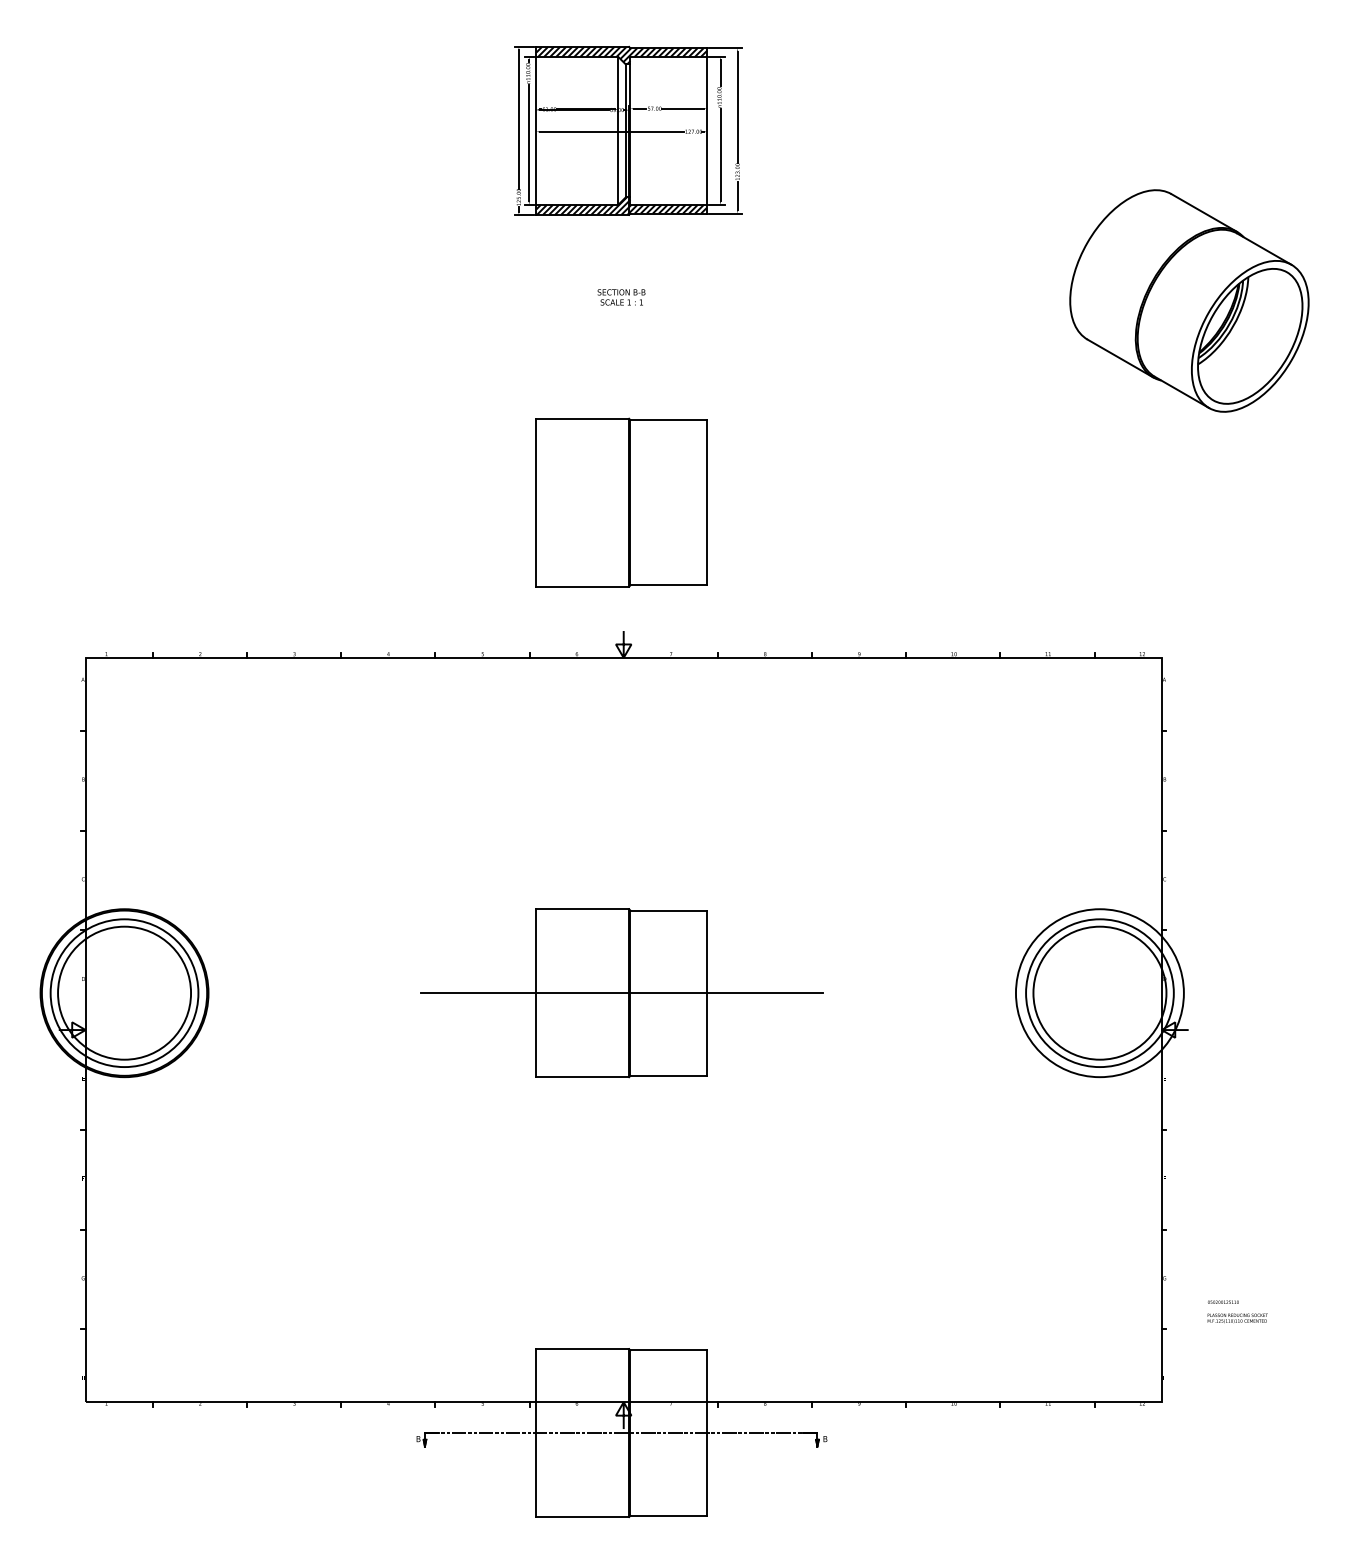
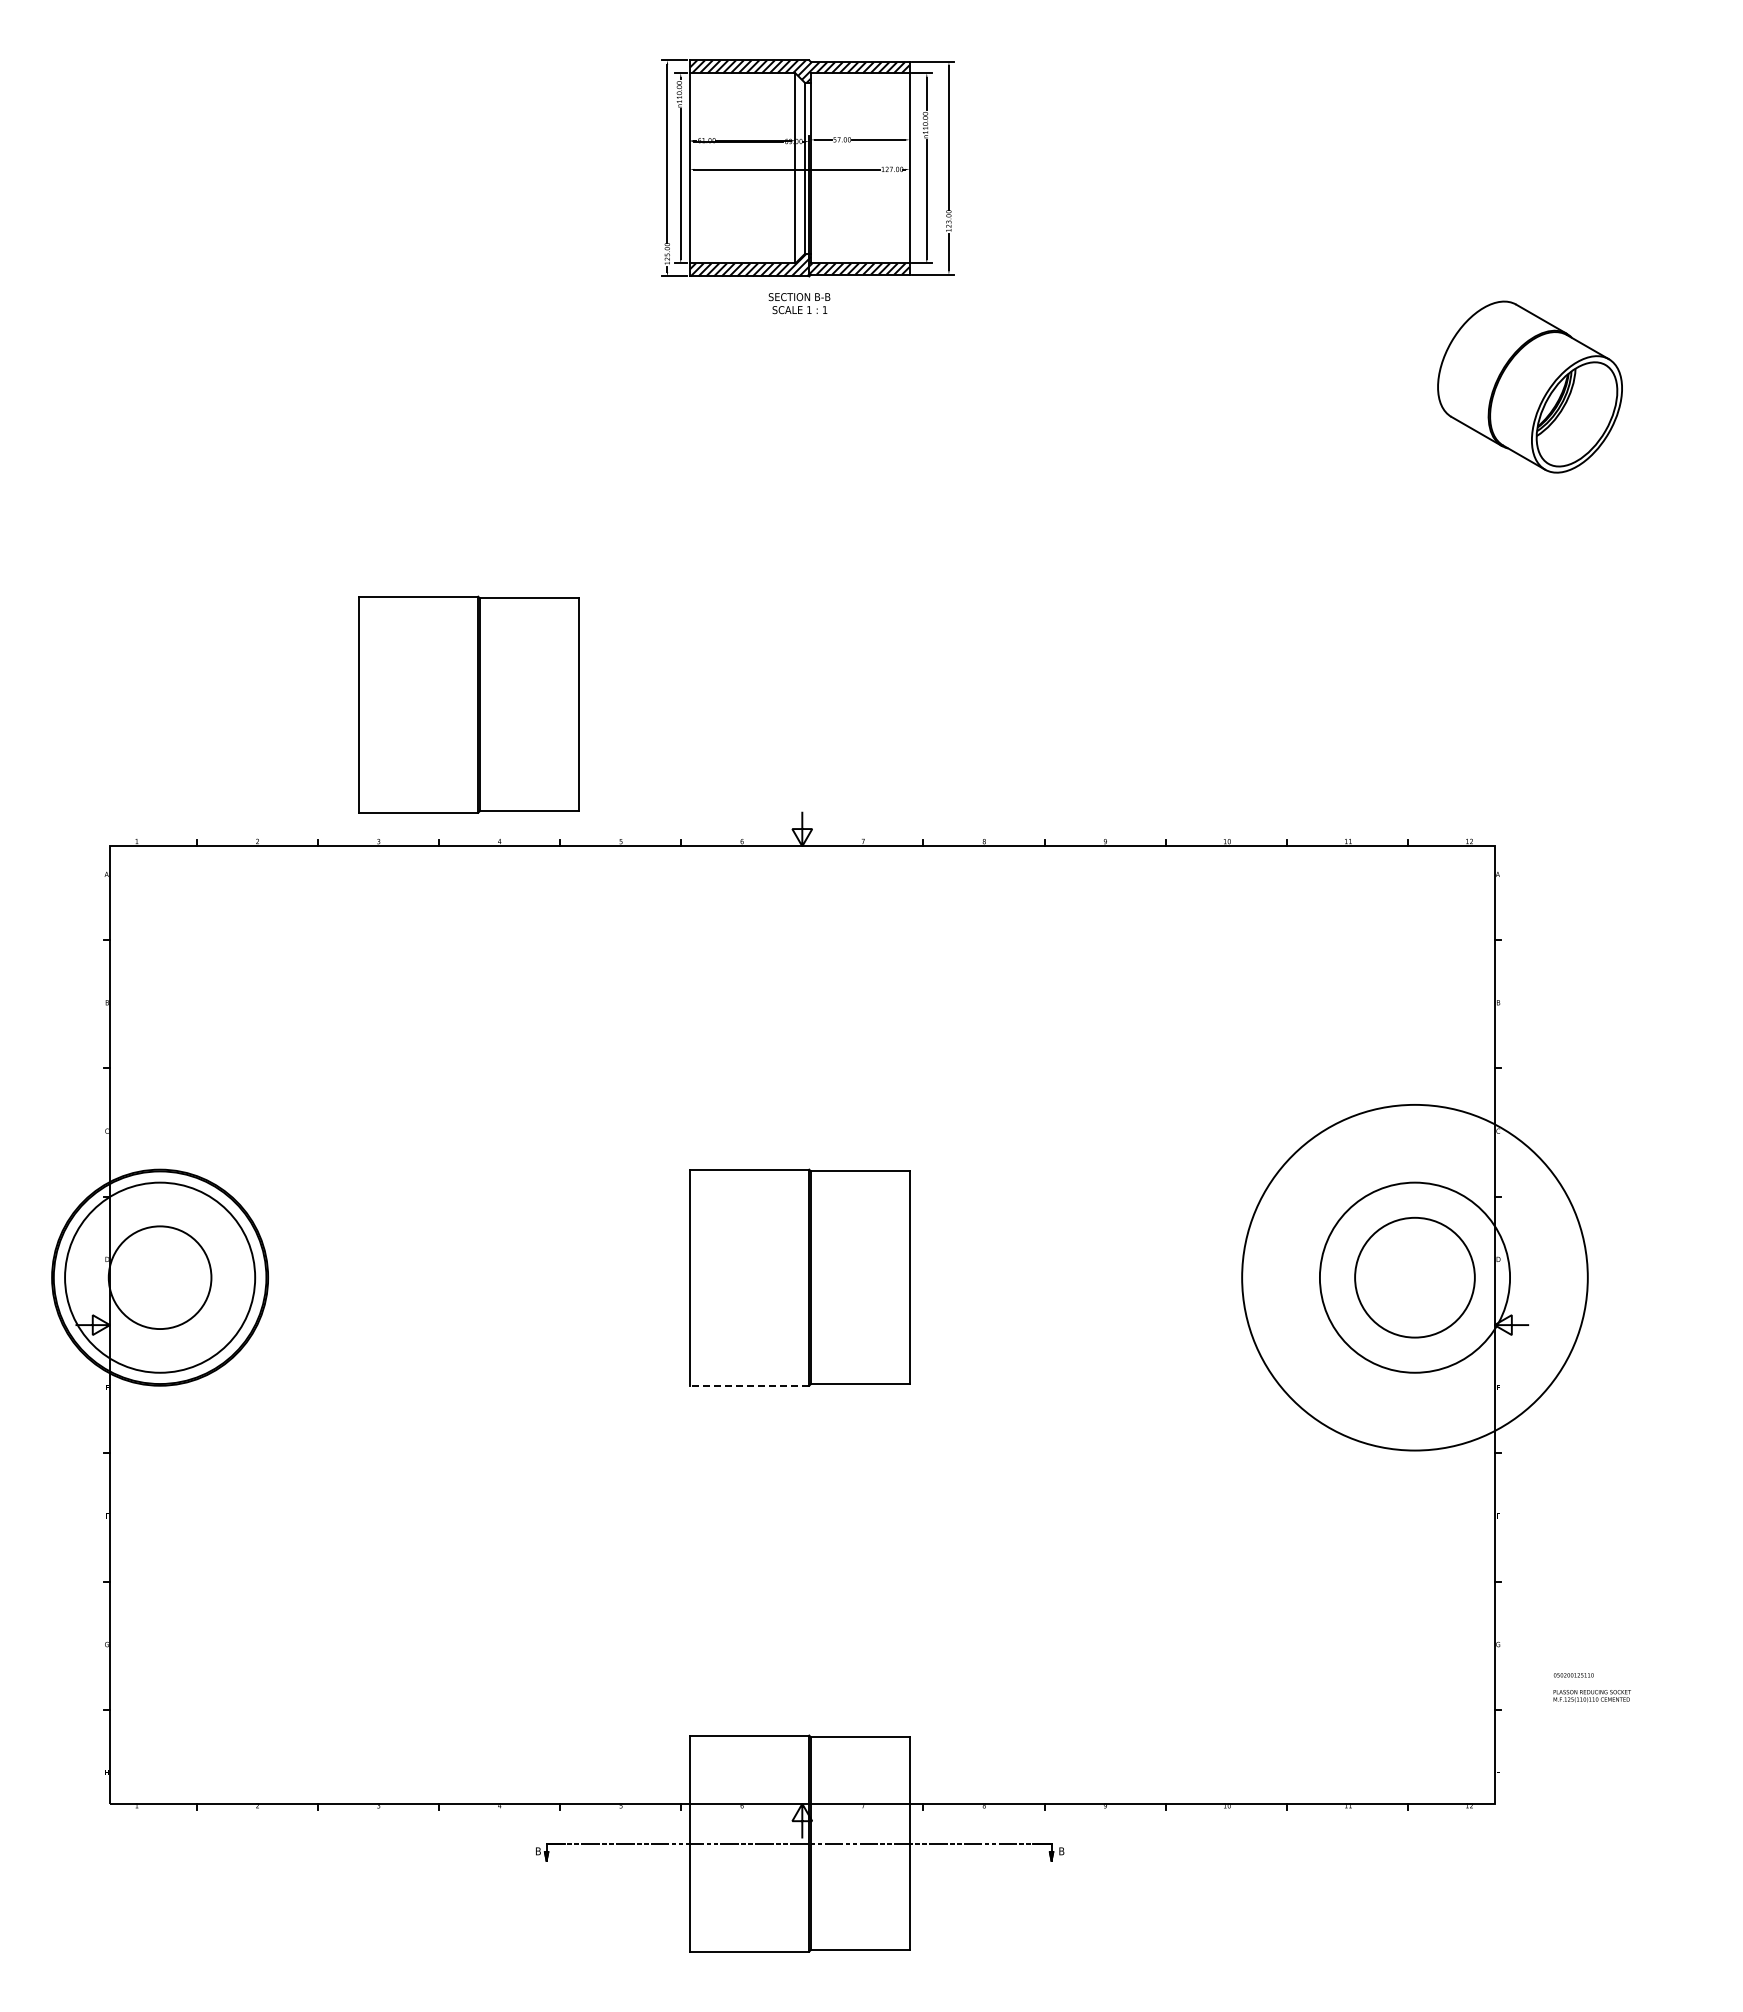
text: (621, 297) -> (799, 303), moved
part: (1188, 300) -> (1529, 386), size x0.6
part: (621, 502) -> (468, 704), moved
circle: (124, 993) -> (159, 1277), size x0.6
line: (621, 993) -> (799, 1277), removed
circle: (1099, 993) -> (1414, 1277), size x0.7
circle: (1099, 993) -> (1414, 1277), size x1.6
line: (582, 1076) -> (749, 1385), solid -> dashed

